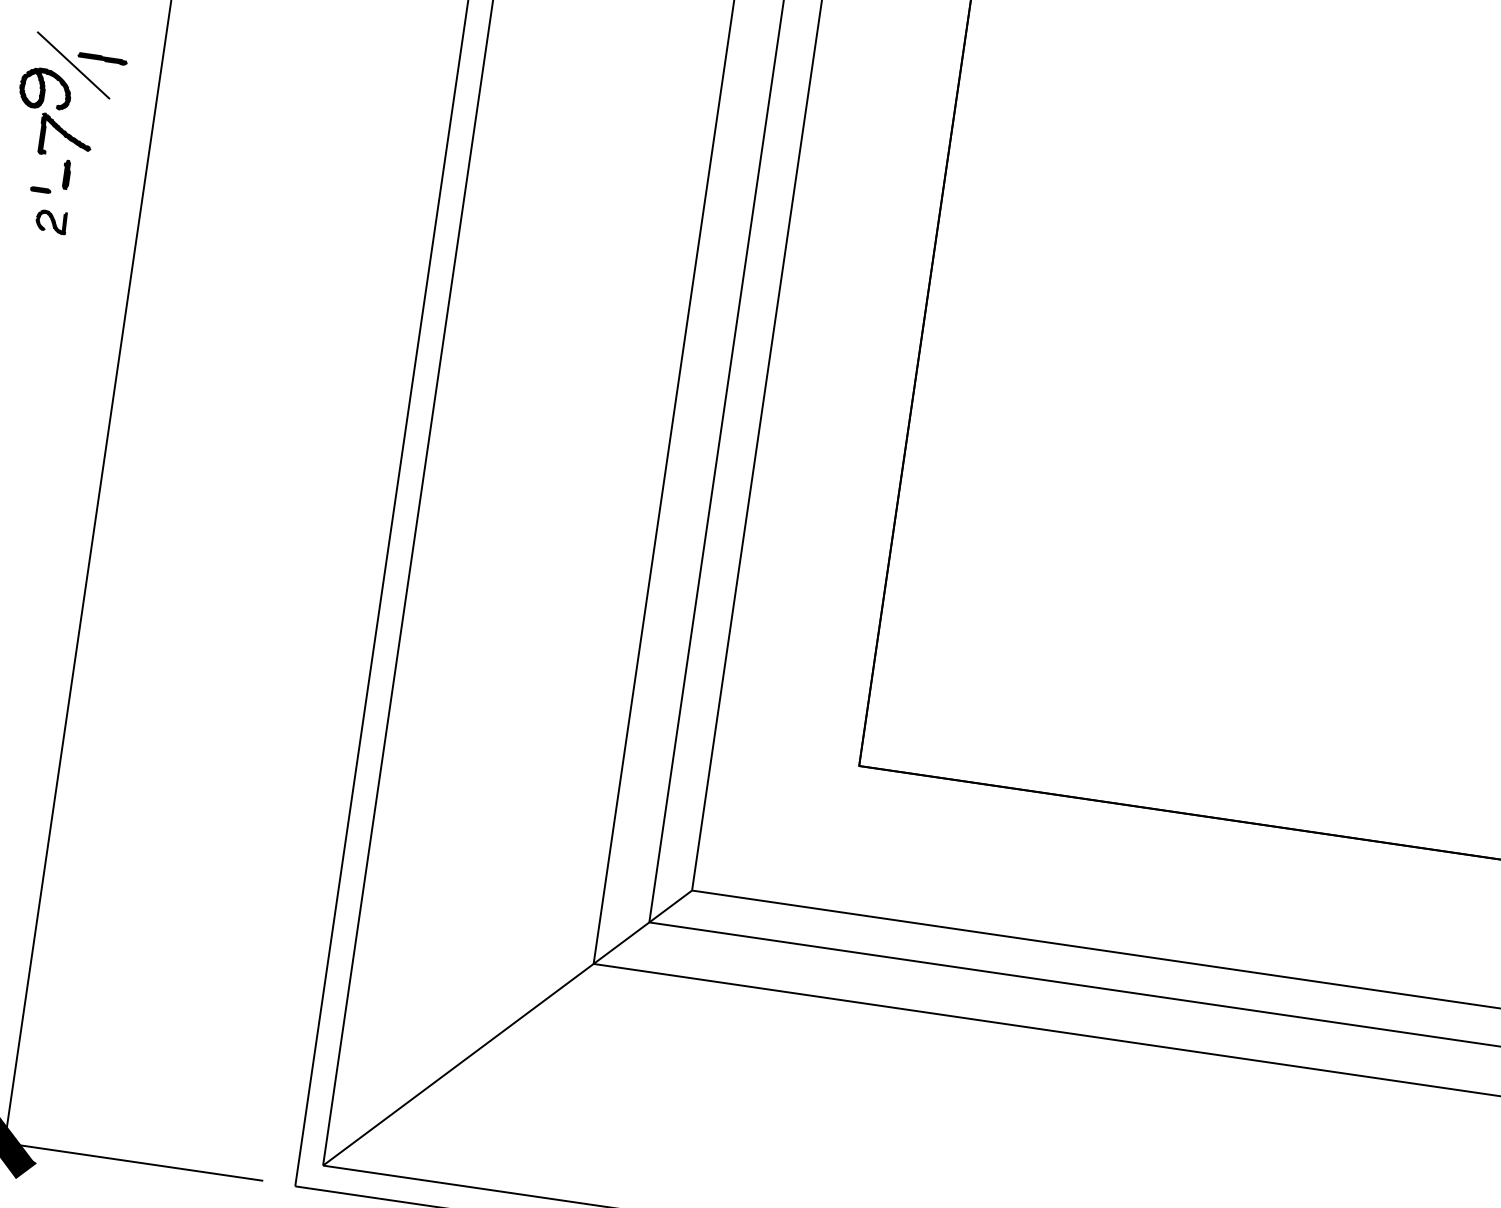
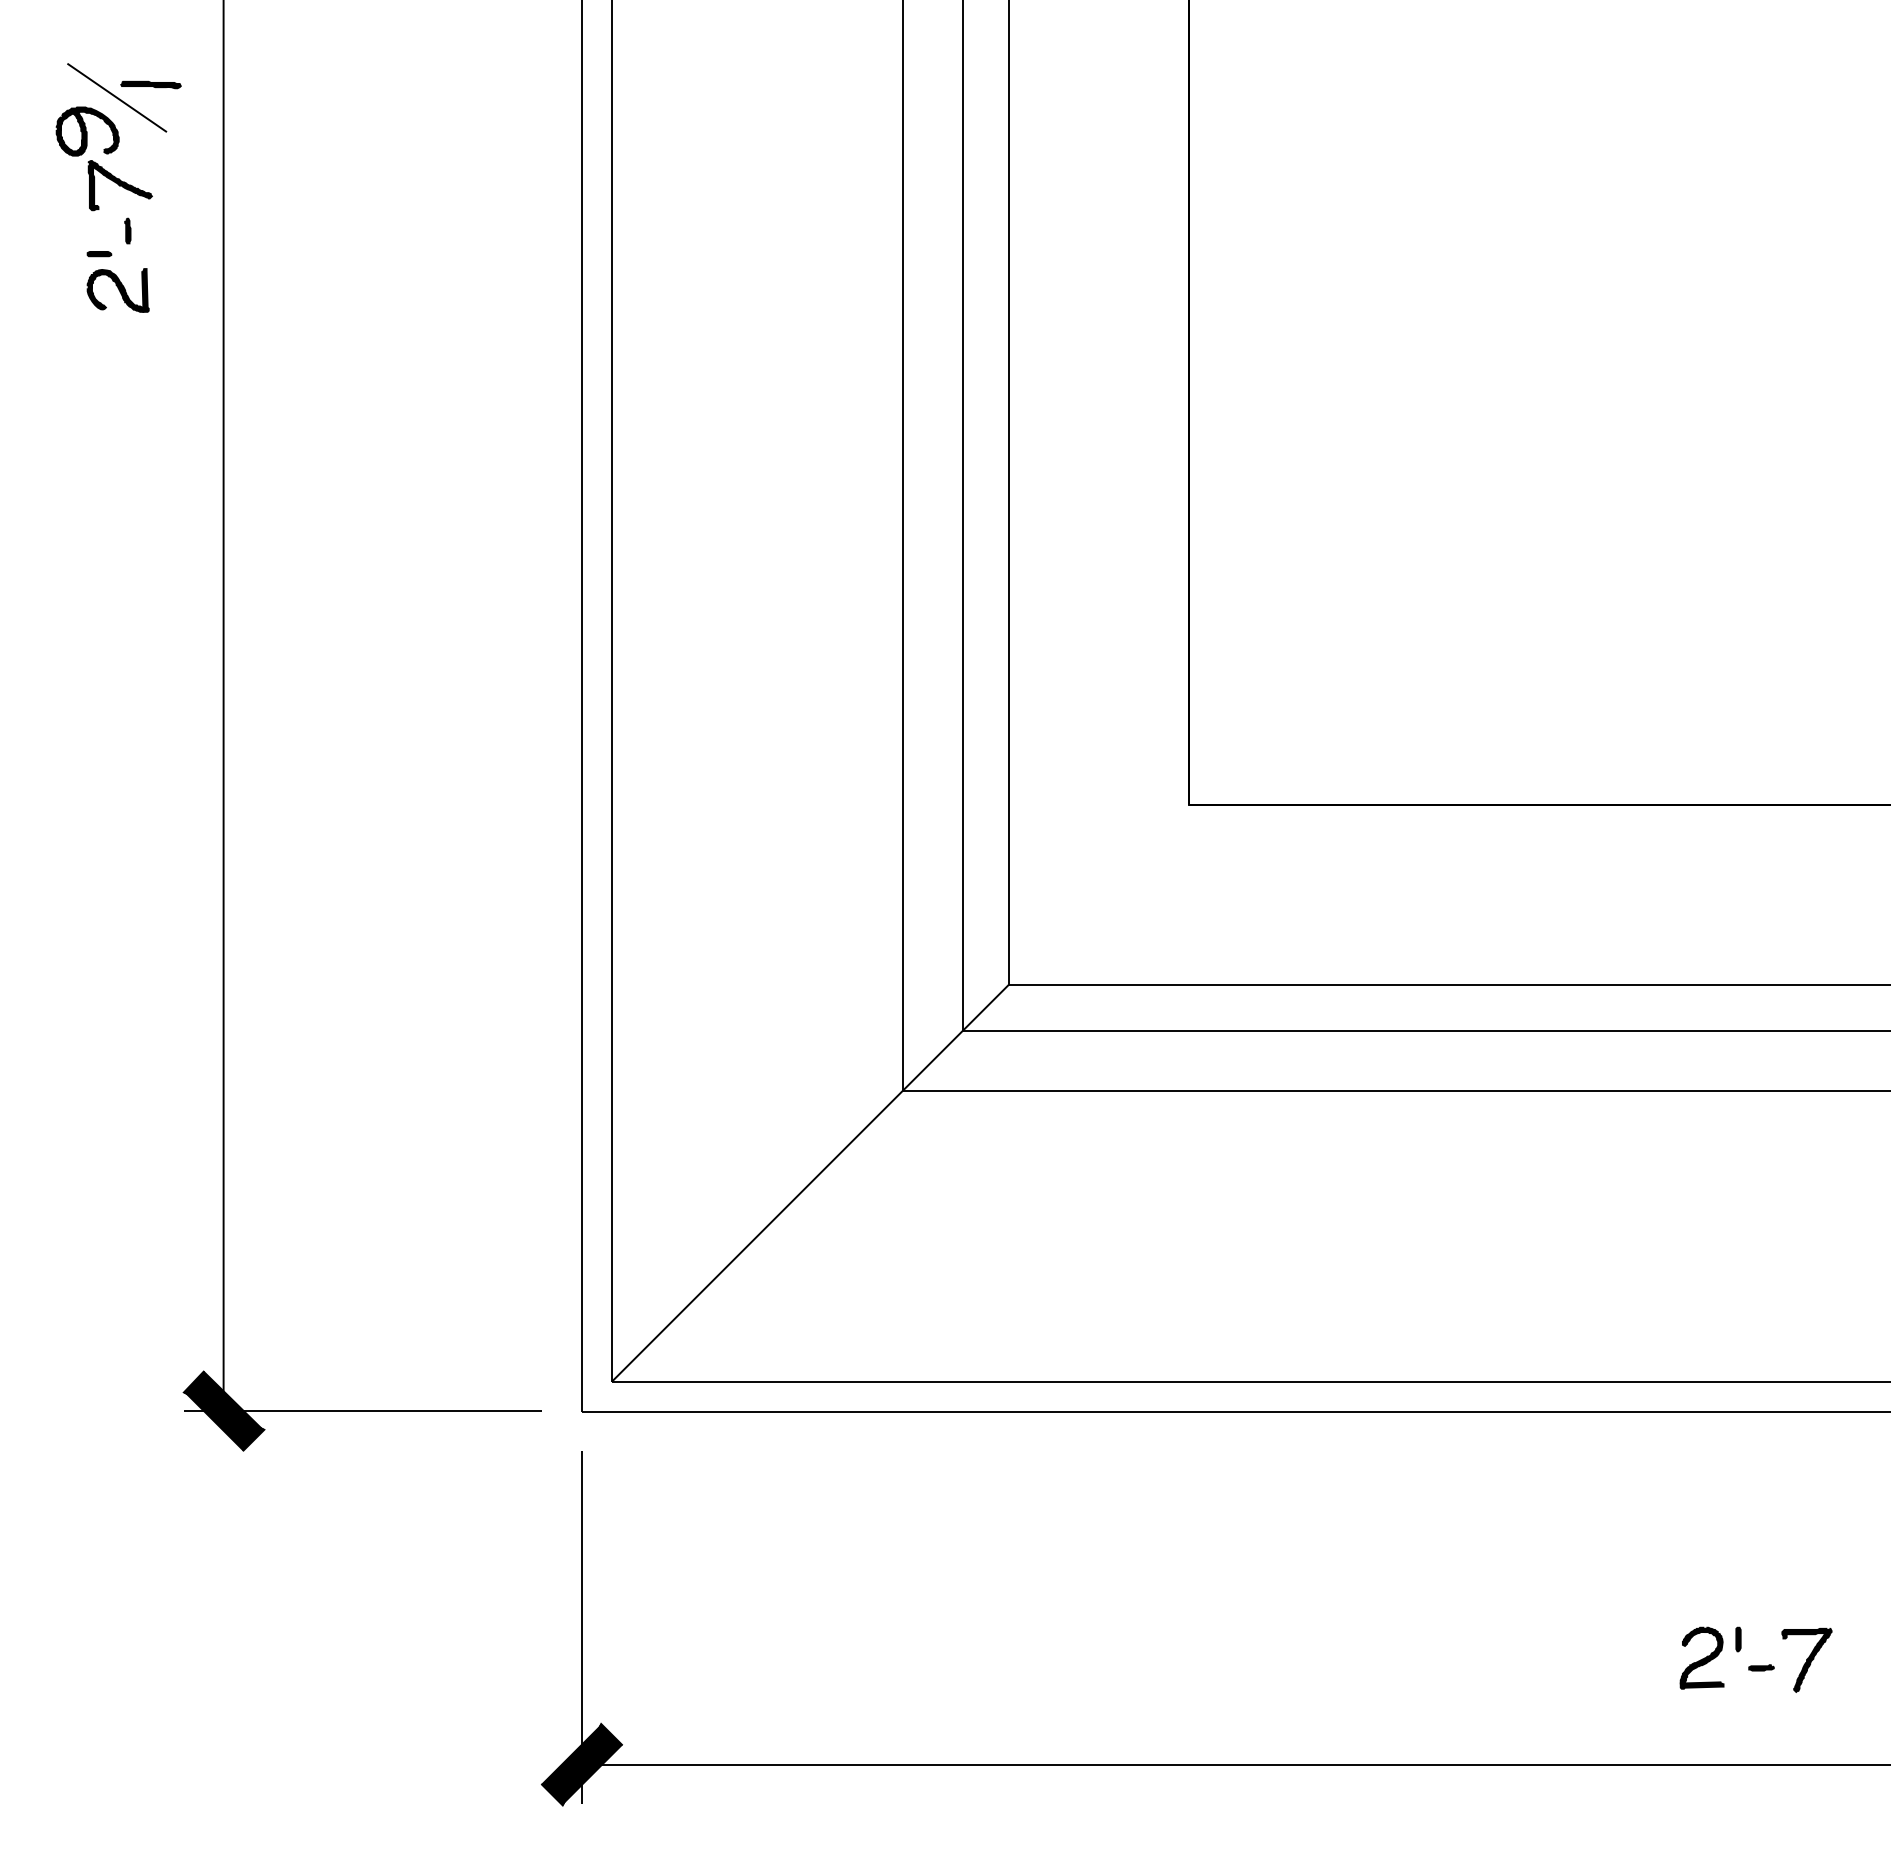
part: (66, 174) -> (127, 230), size x0.71
part: (51, 221) -> (117, 290), size x1.67

